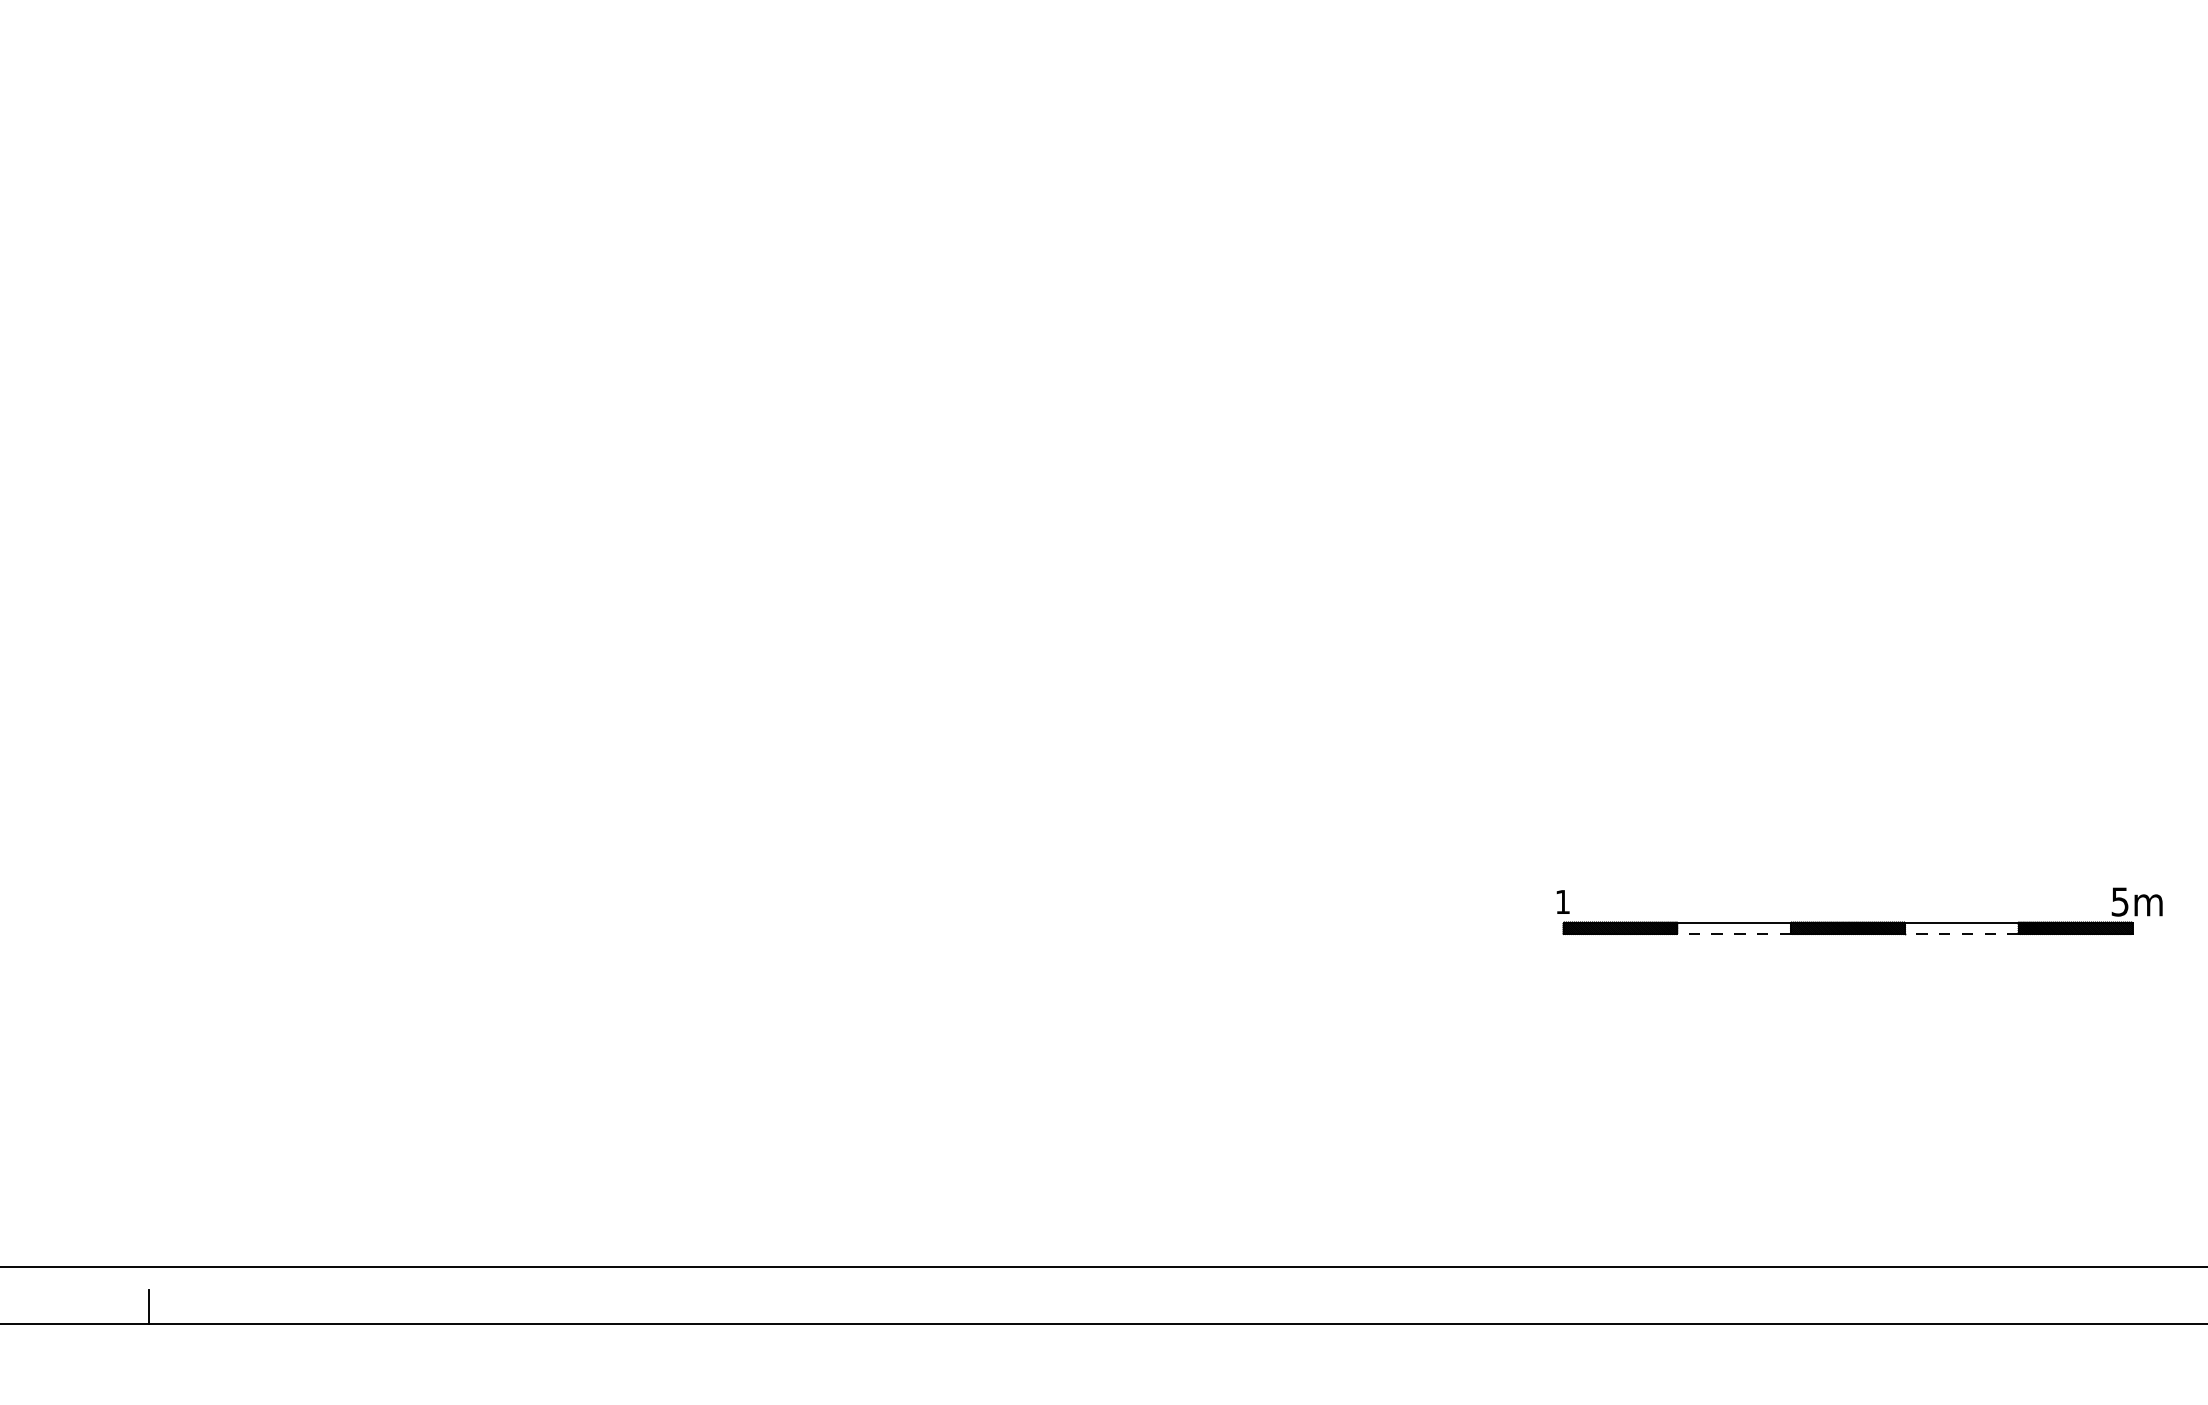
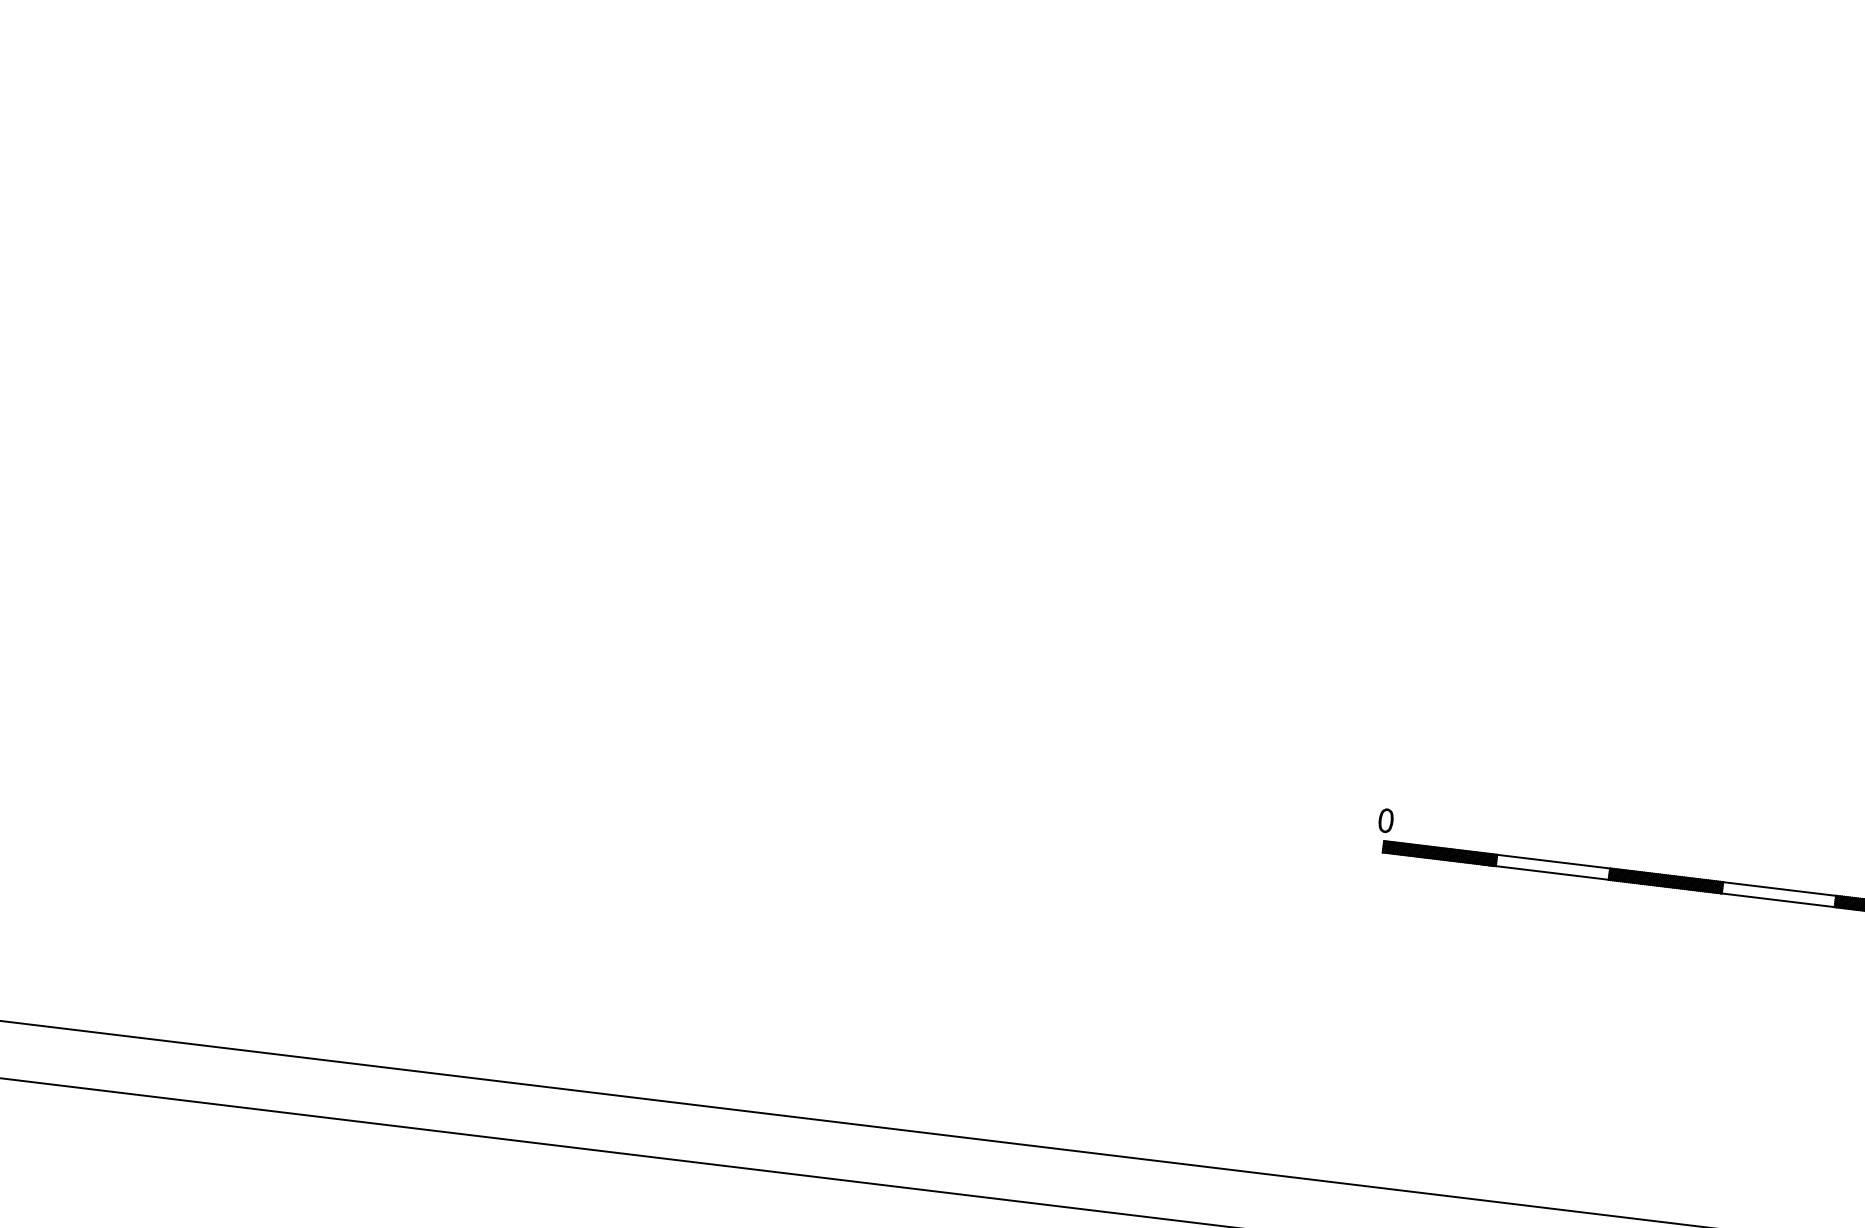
text: (1562, 901) -> (1385, 820), 1 -> 0
line: (1727, 933) -> (1545, 871), dashed -> solid
line: (1961, 933) -> (1777, 899), dashed -> solid

